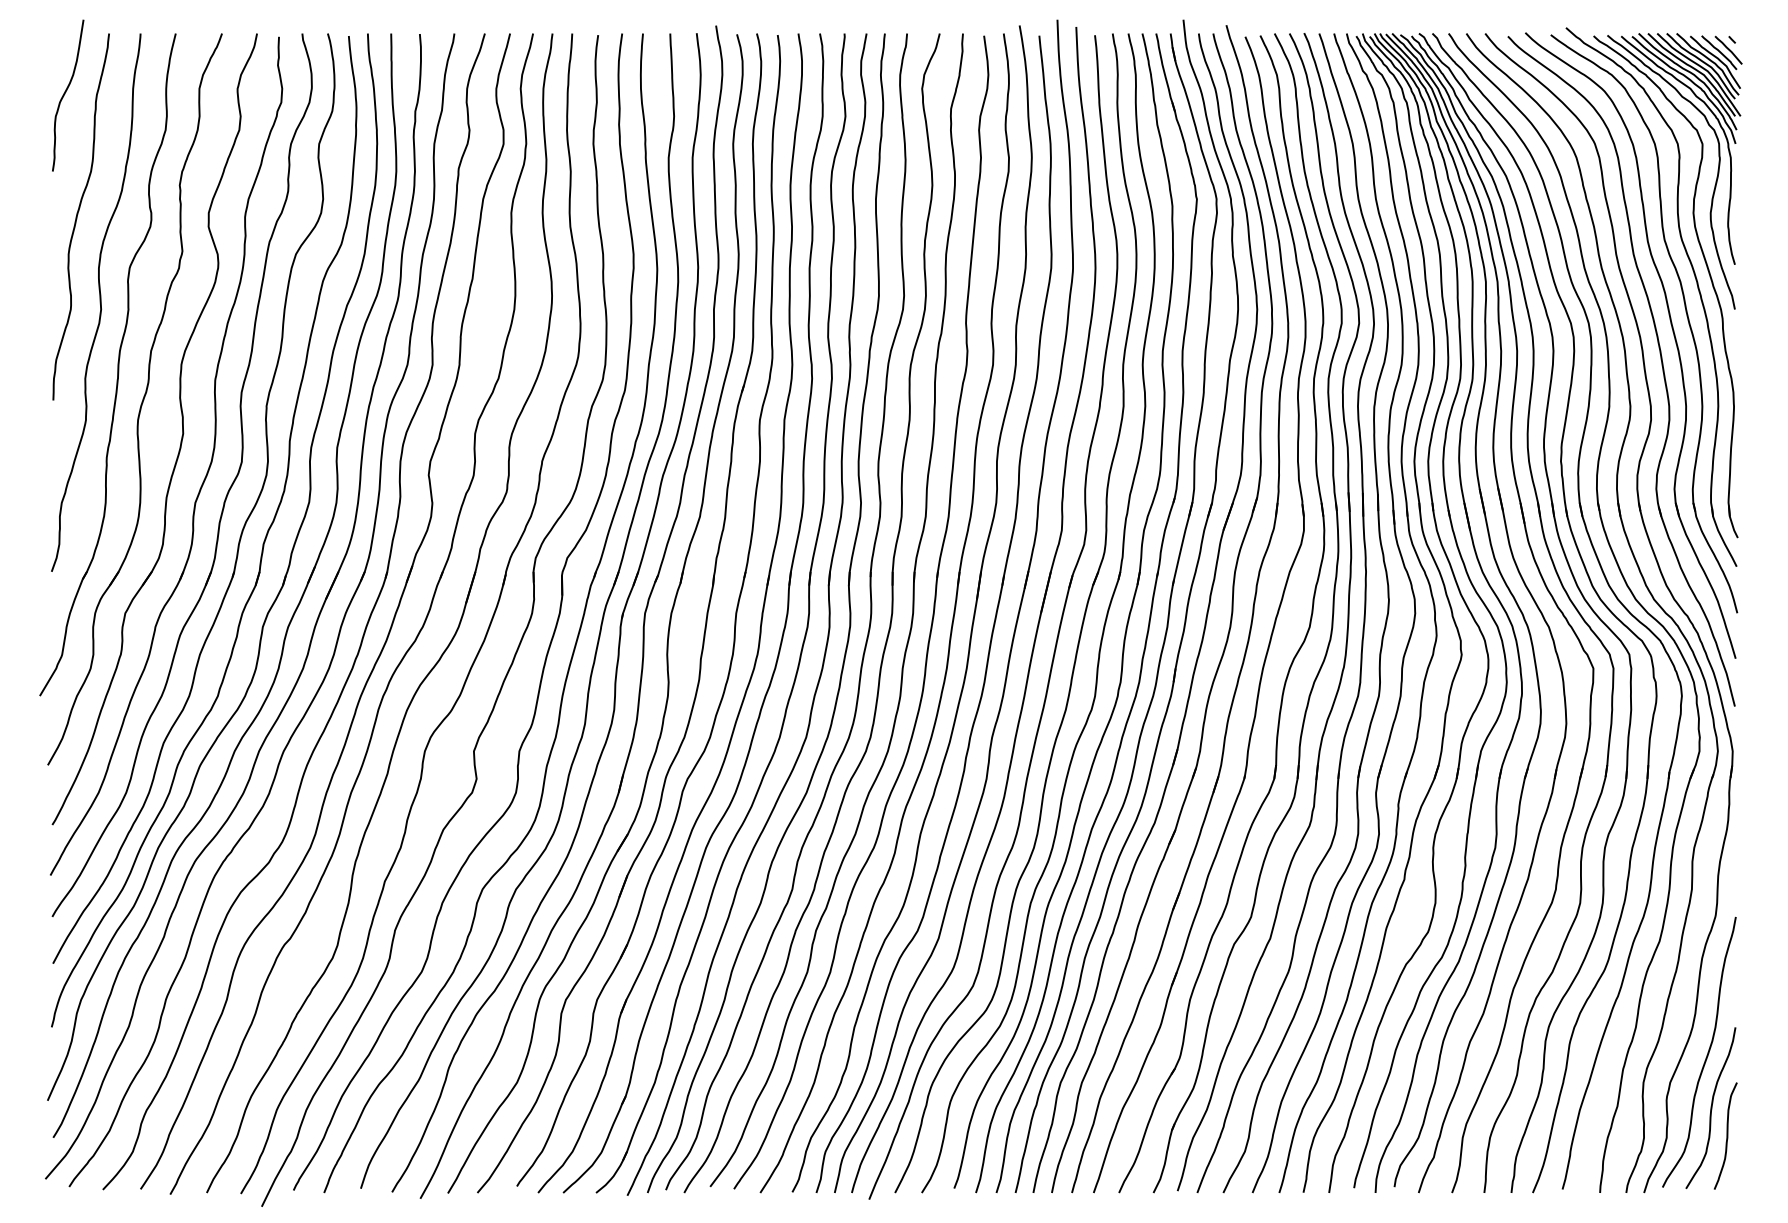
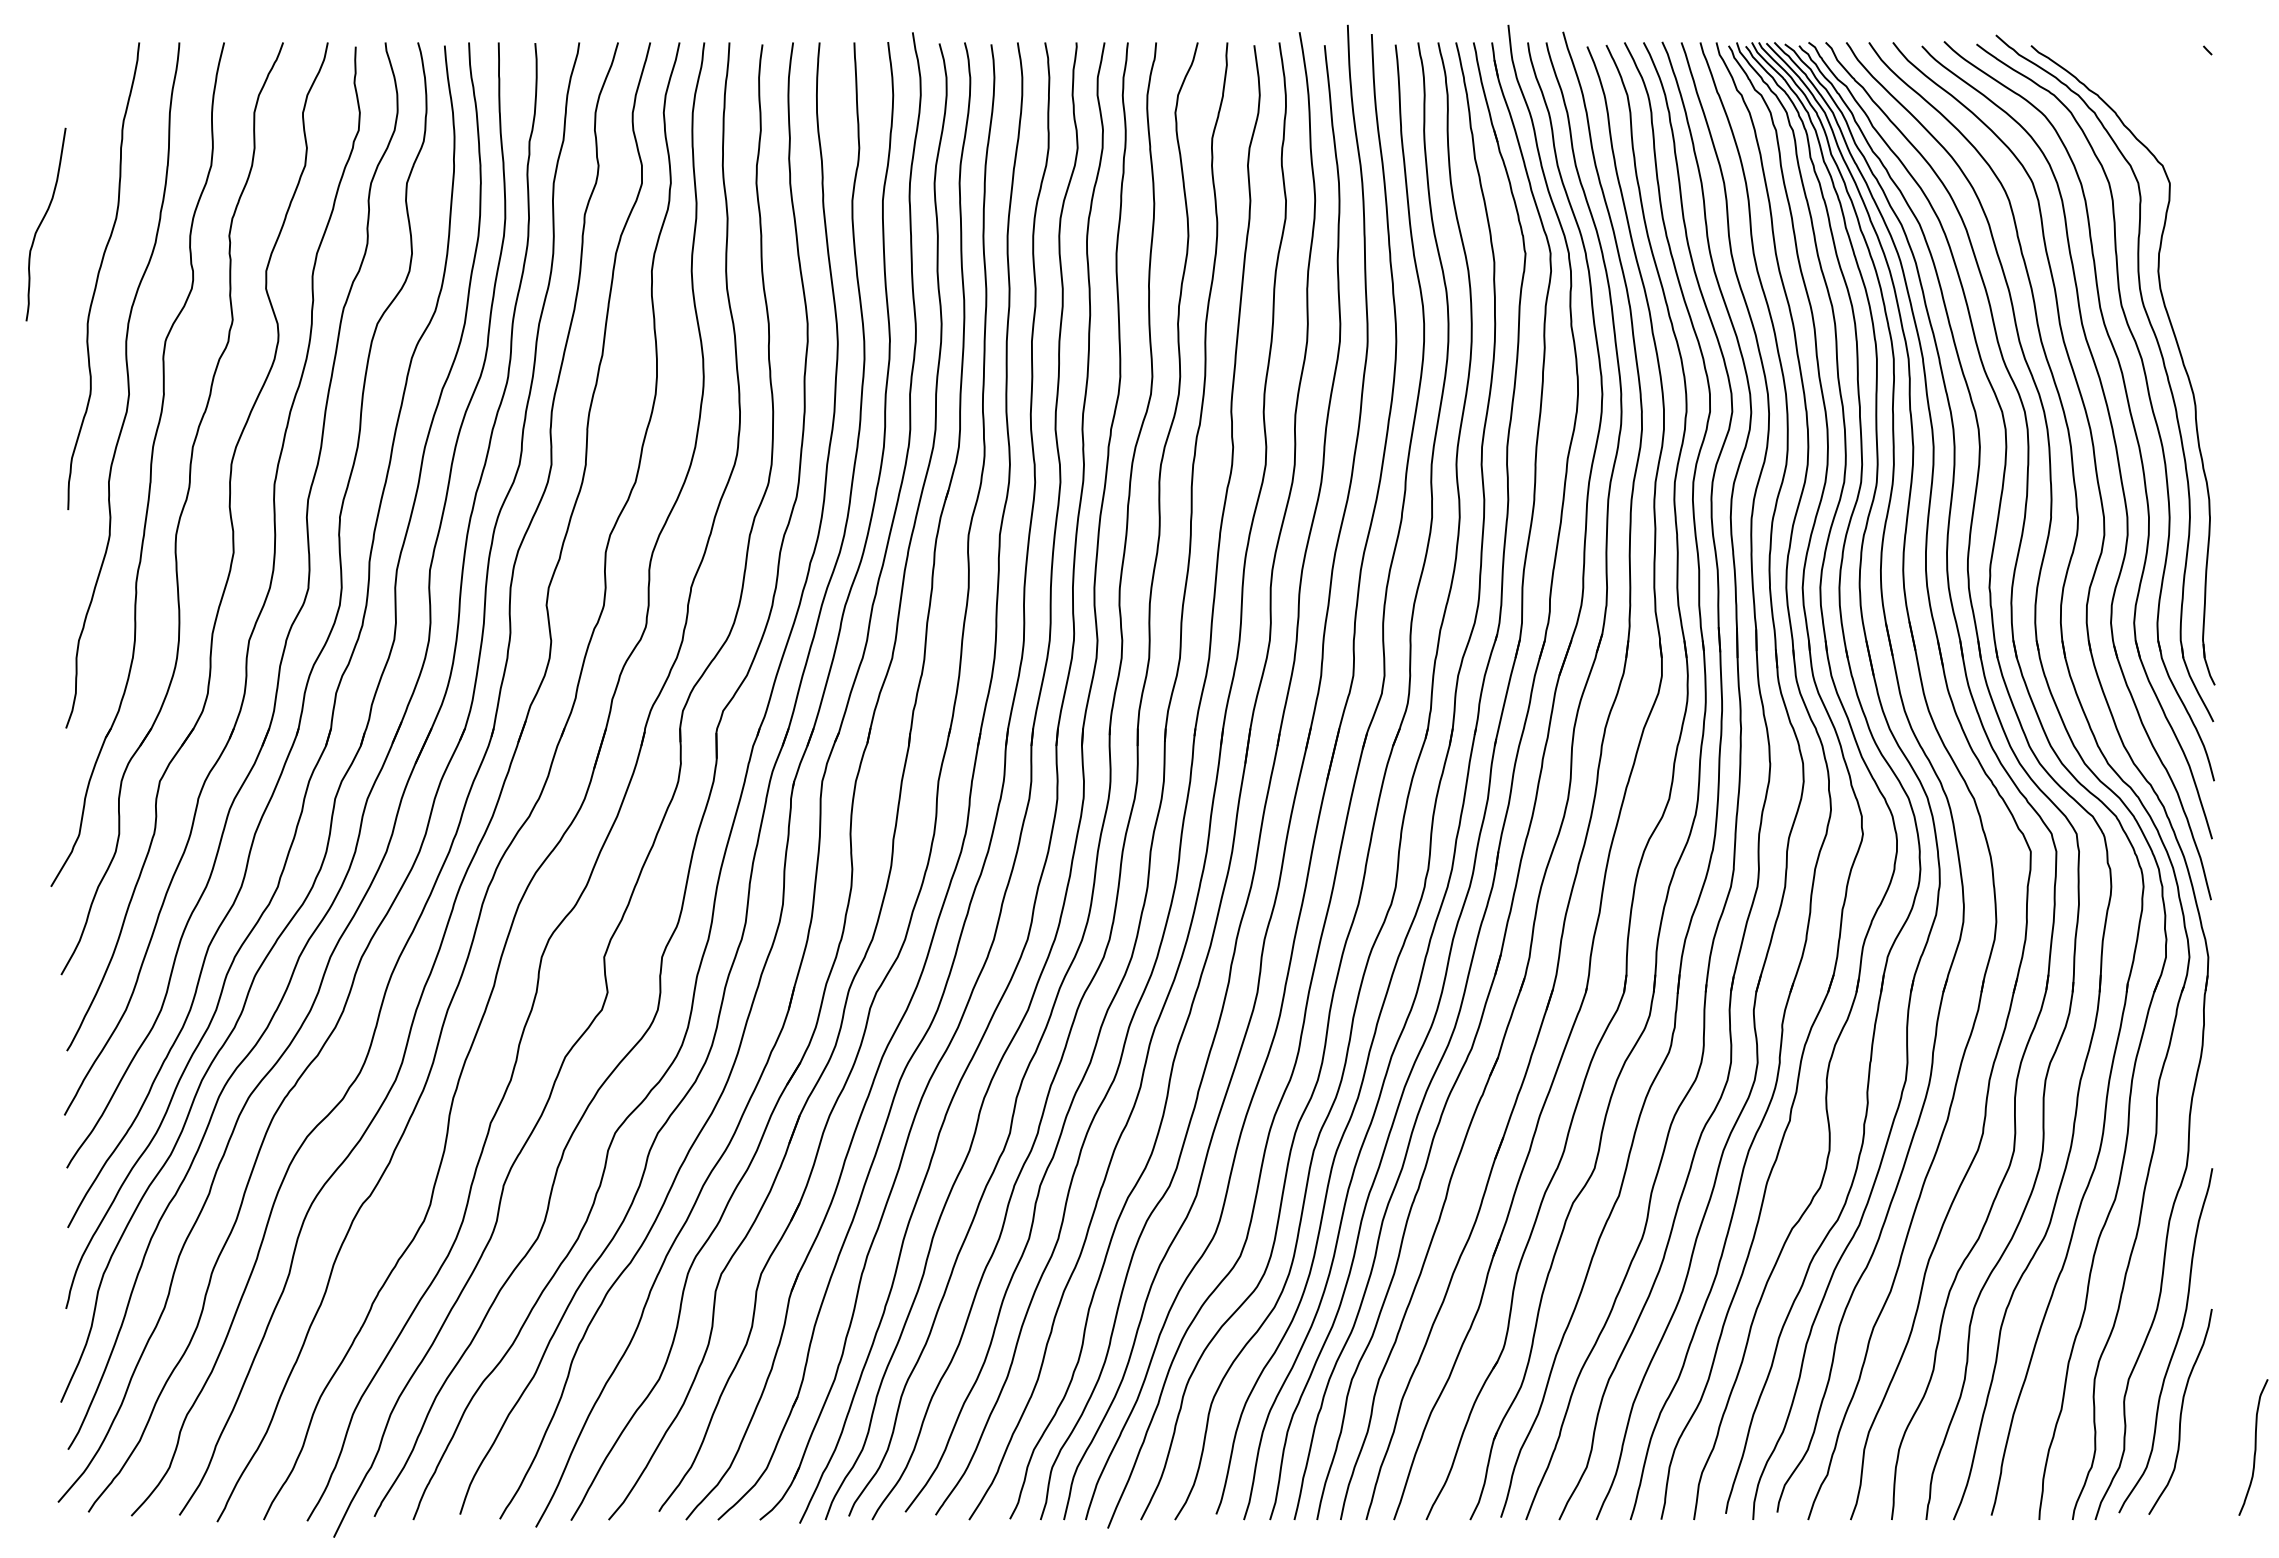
curve: (65, 93) -> (42, 222), moved
part: (1715, 181) -> (2186, 231), removed
curve: (1726, 1136) -> (2254, 1447), moved

